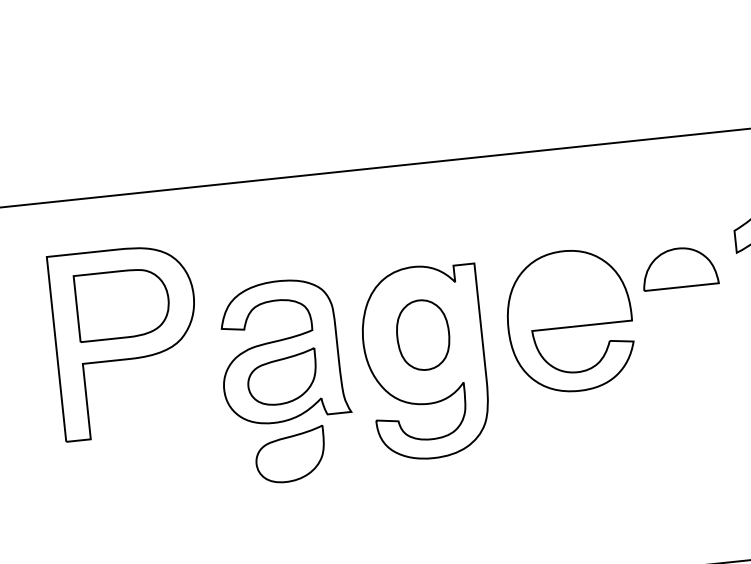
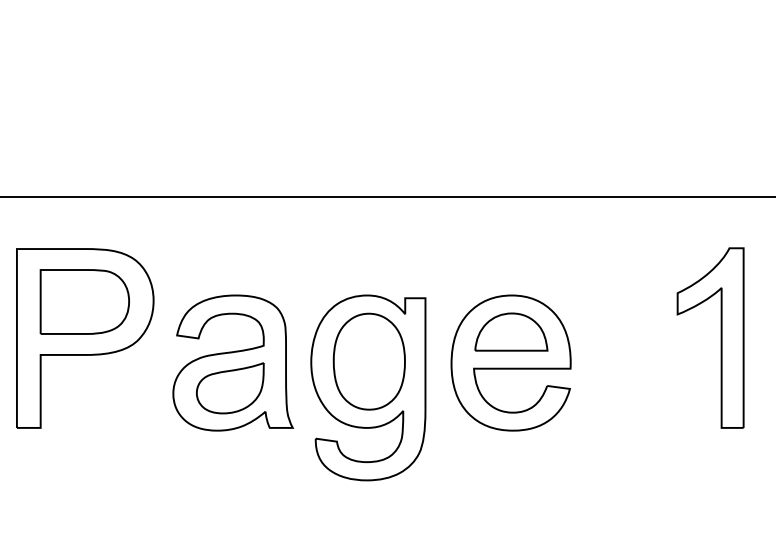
part: (679, 267) -> (511, 331), moved
part: (422, 335) -> (368, 361), size x1.43
part: (290, 455) -> (230, 463), removed

